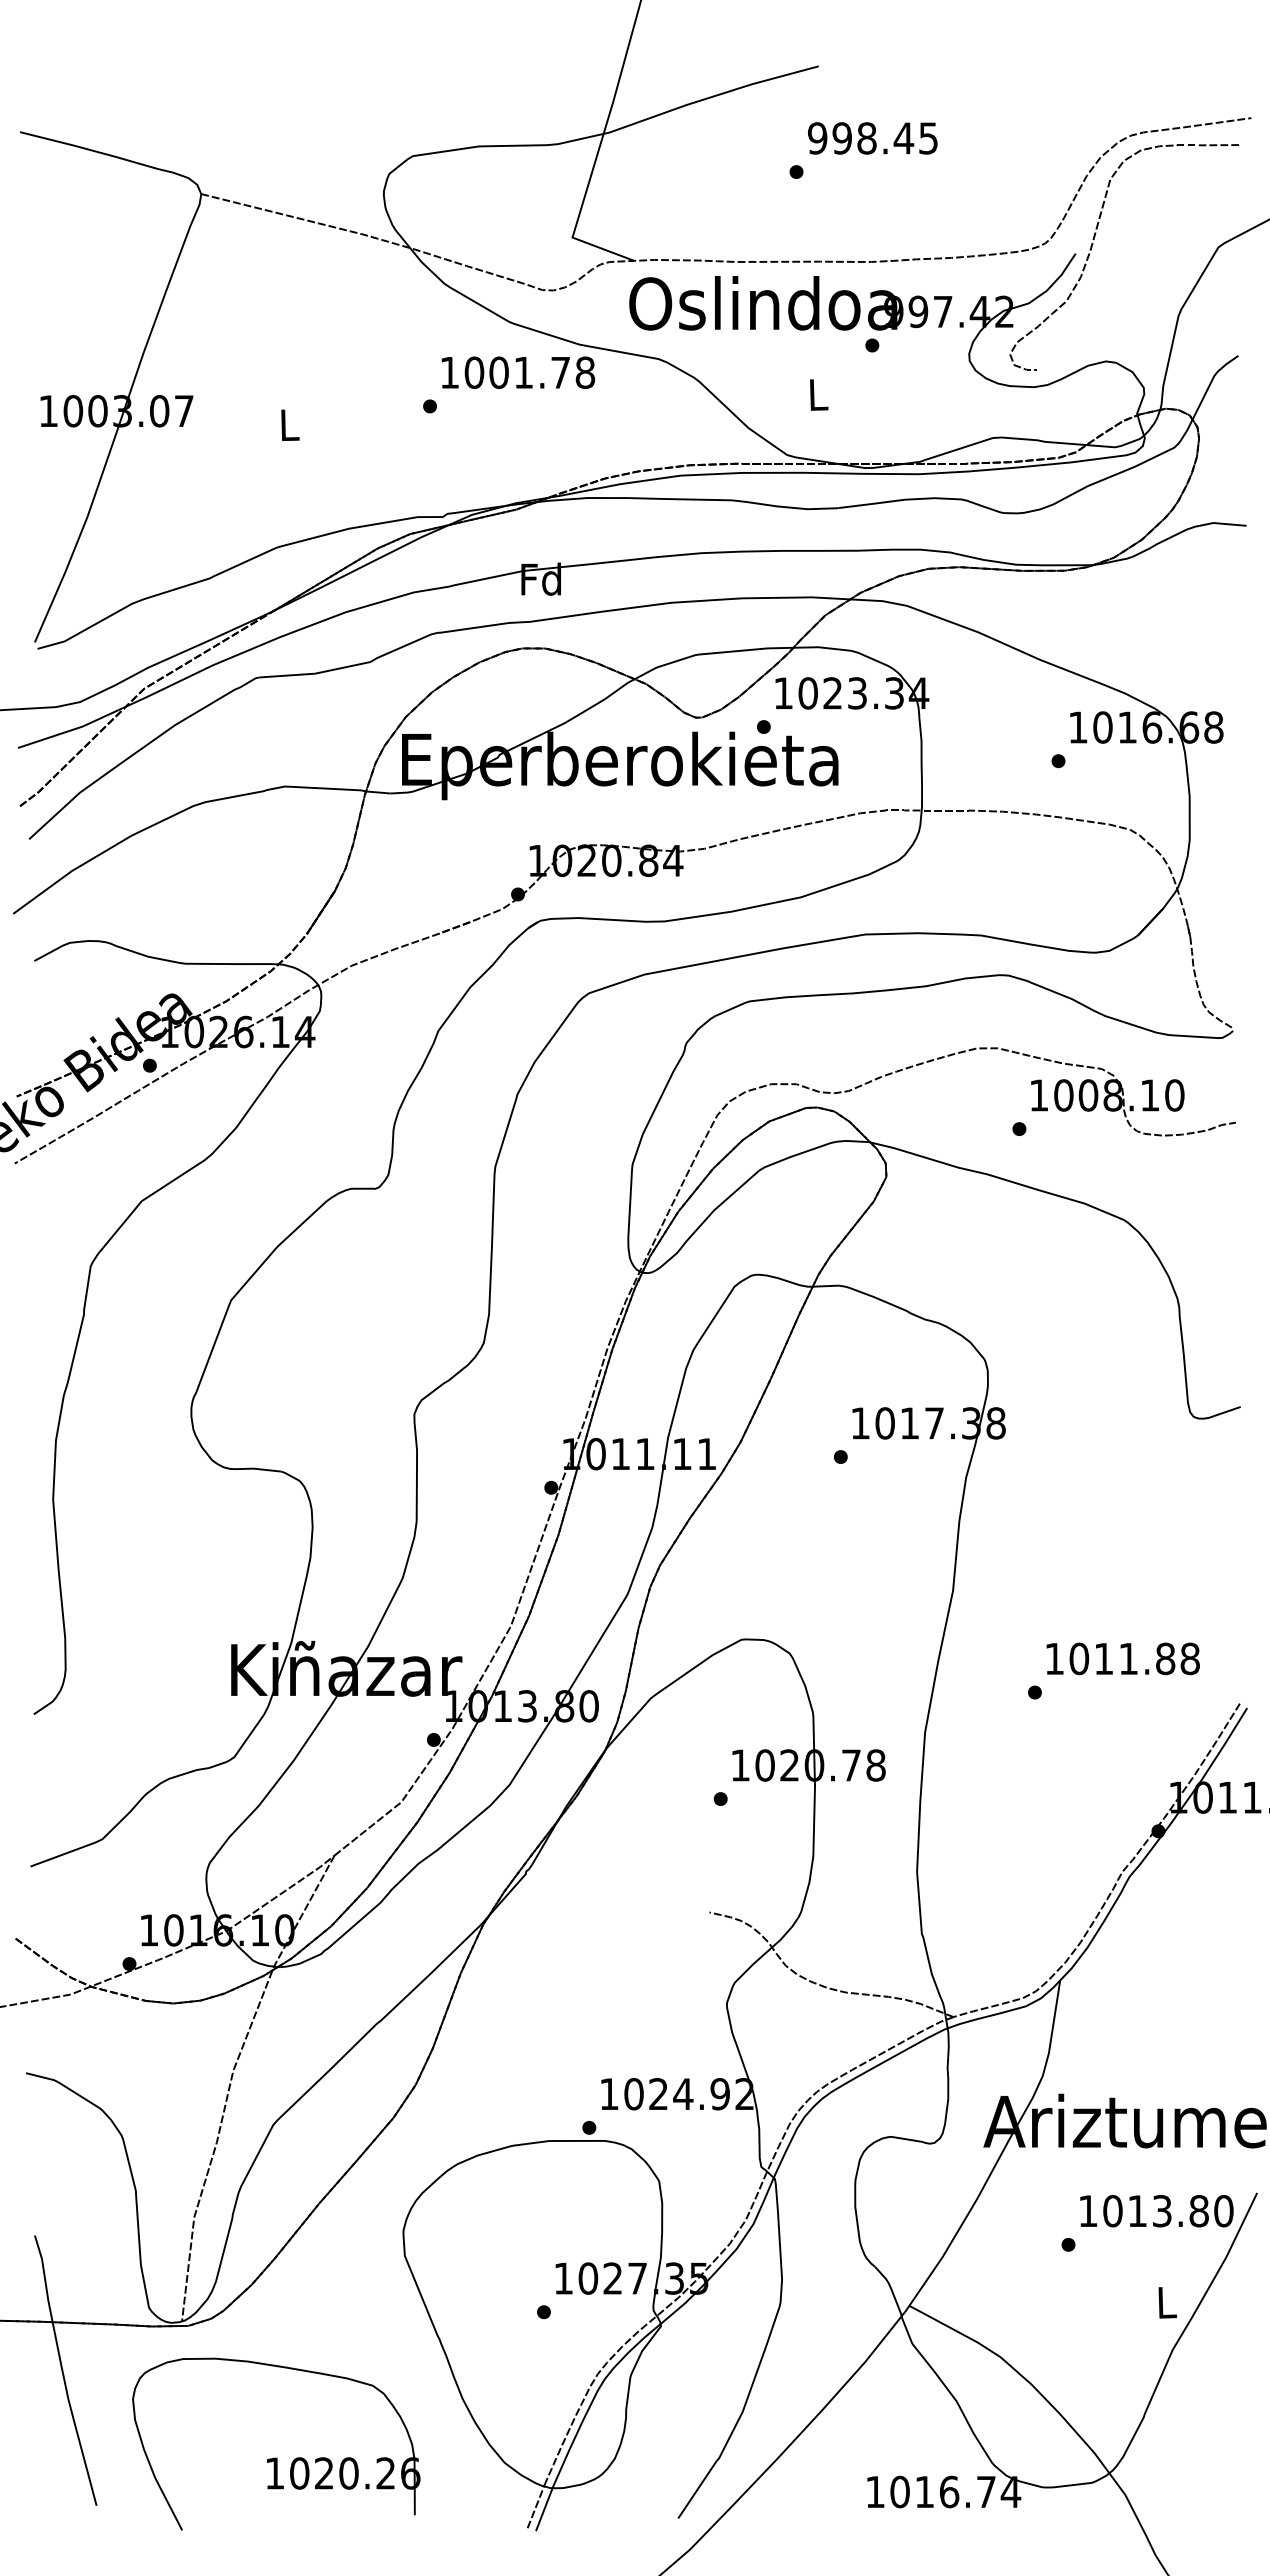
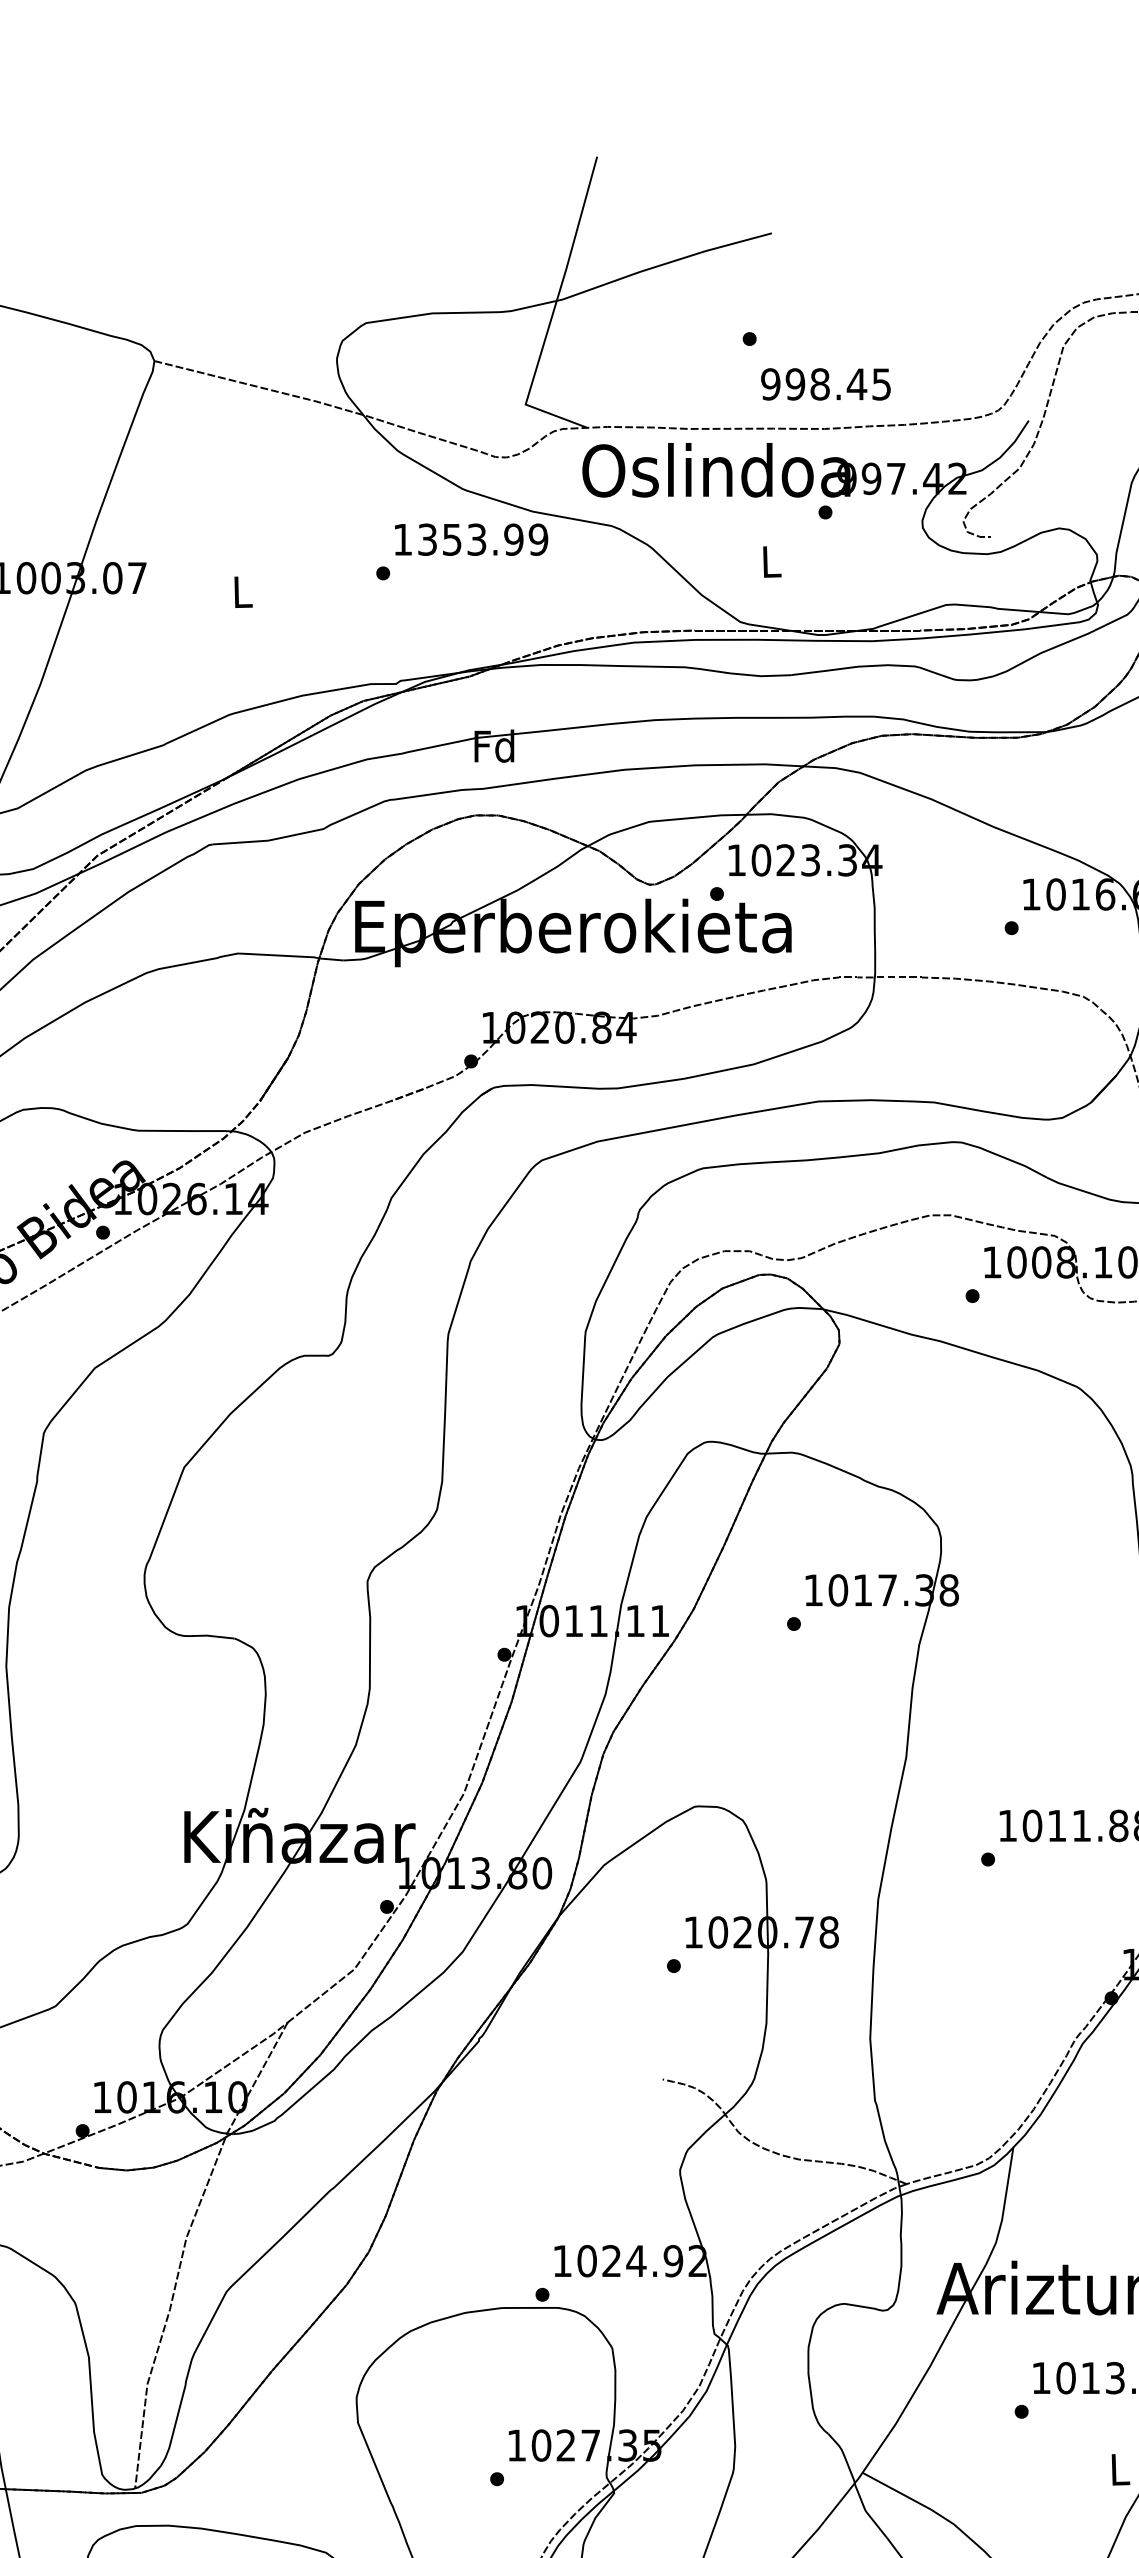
text: (872, 138) -> (825, 384), moved
text: (529, 372) -> (482, 539), 1001.78 -> 1353.99

